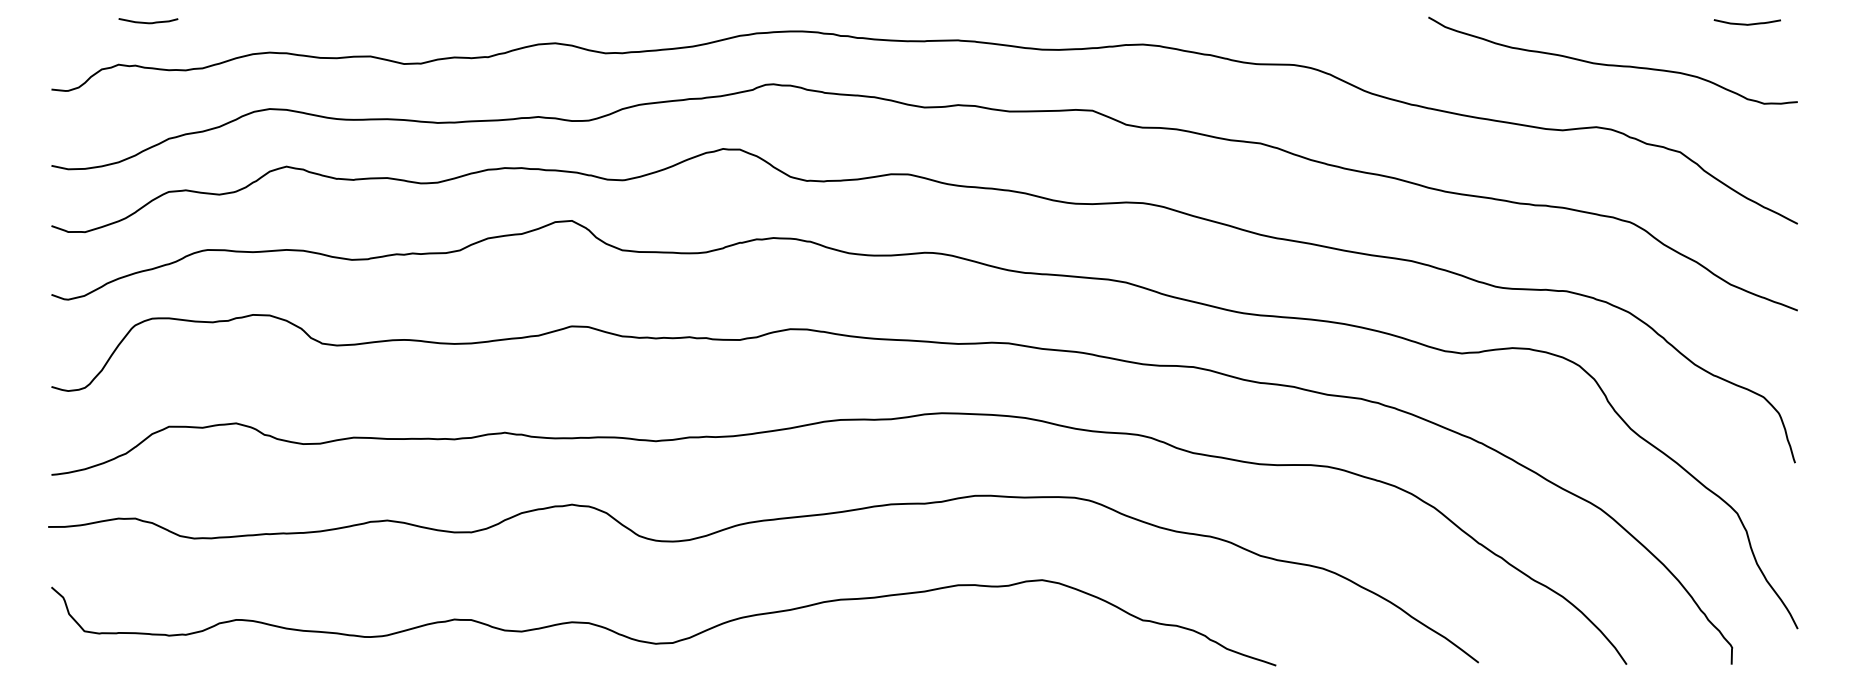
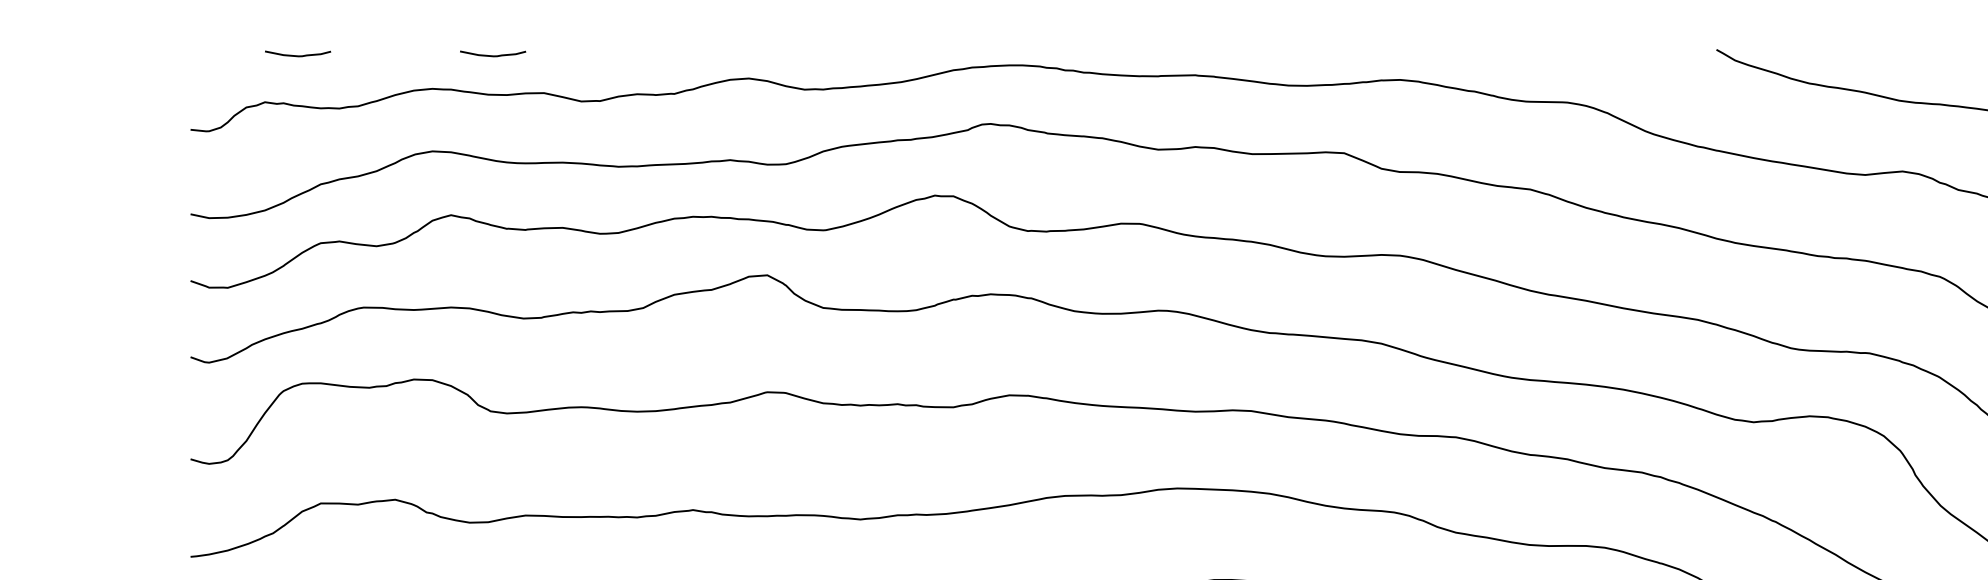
curve: (324, 22) -> (493, 55), added

